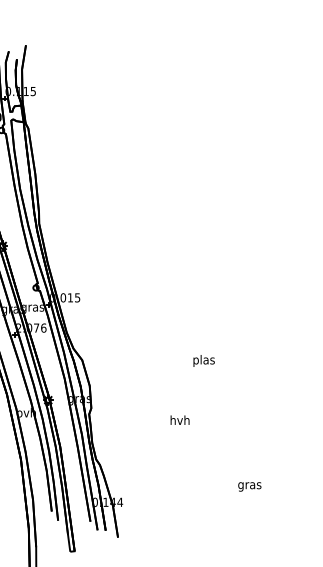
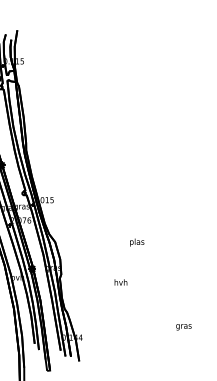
text: (249, 487) -> (183, 327), moved

